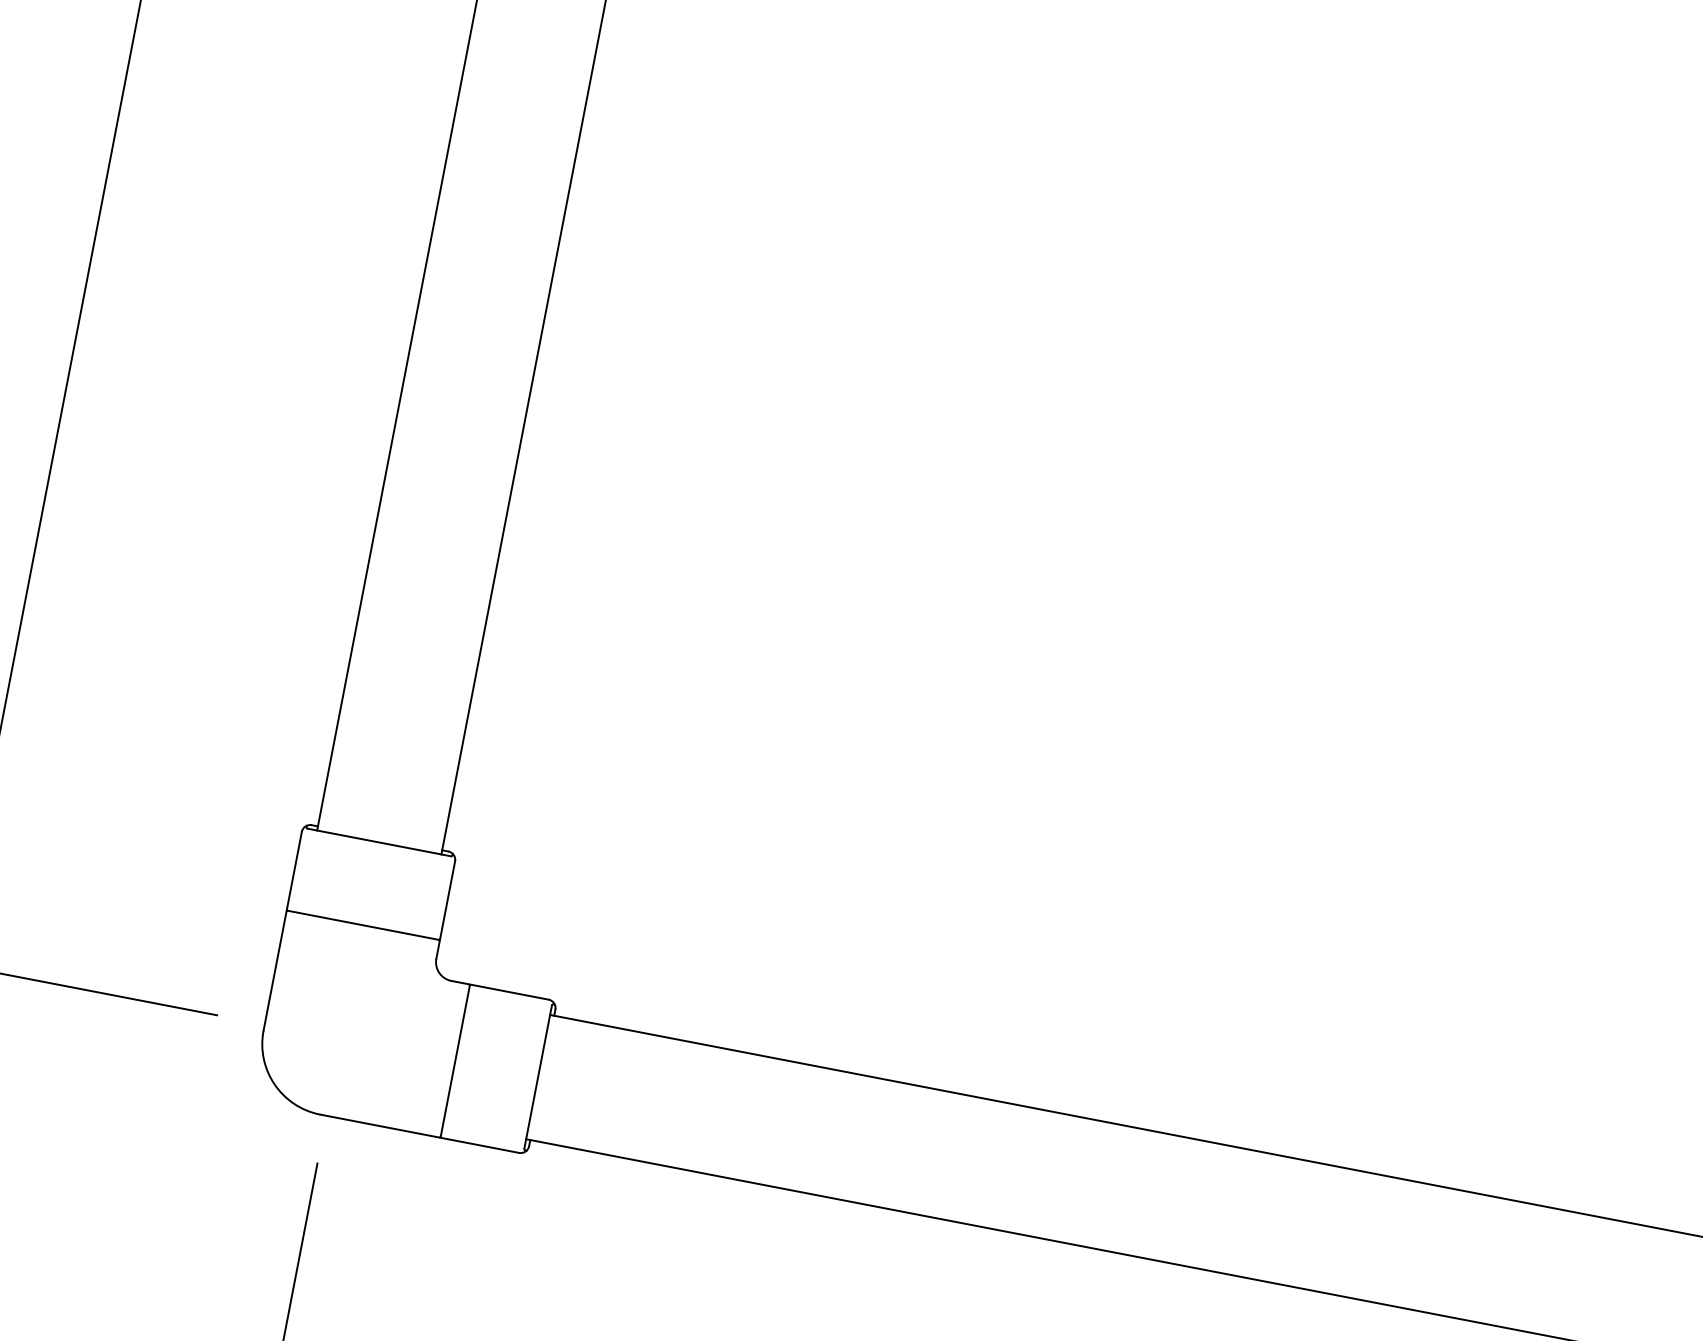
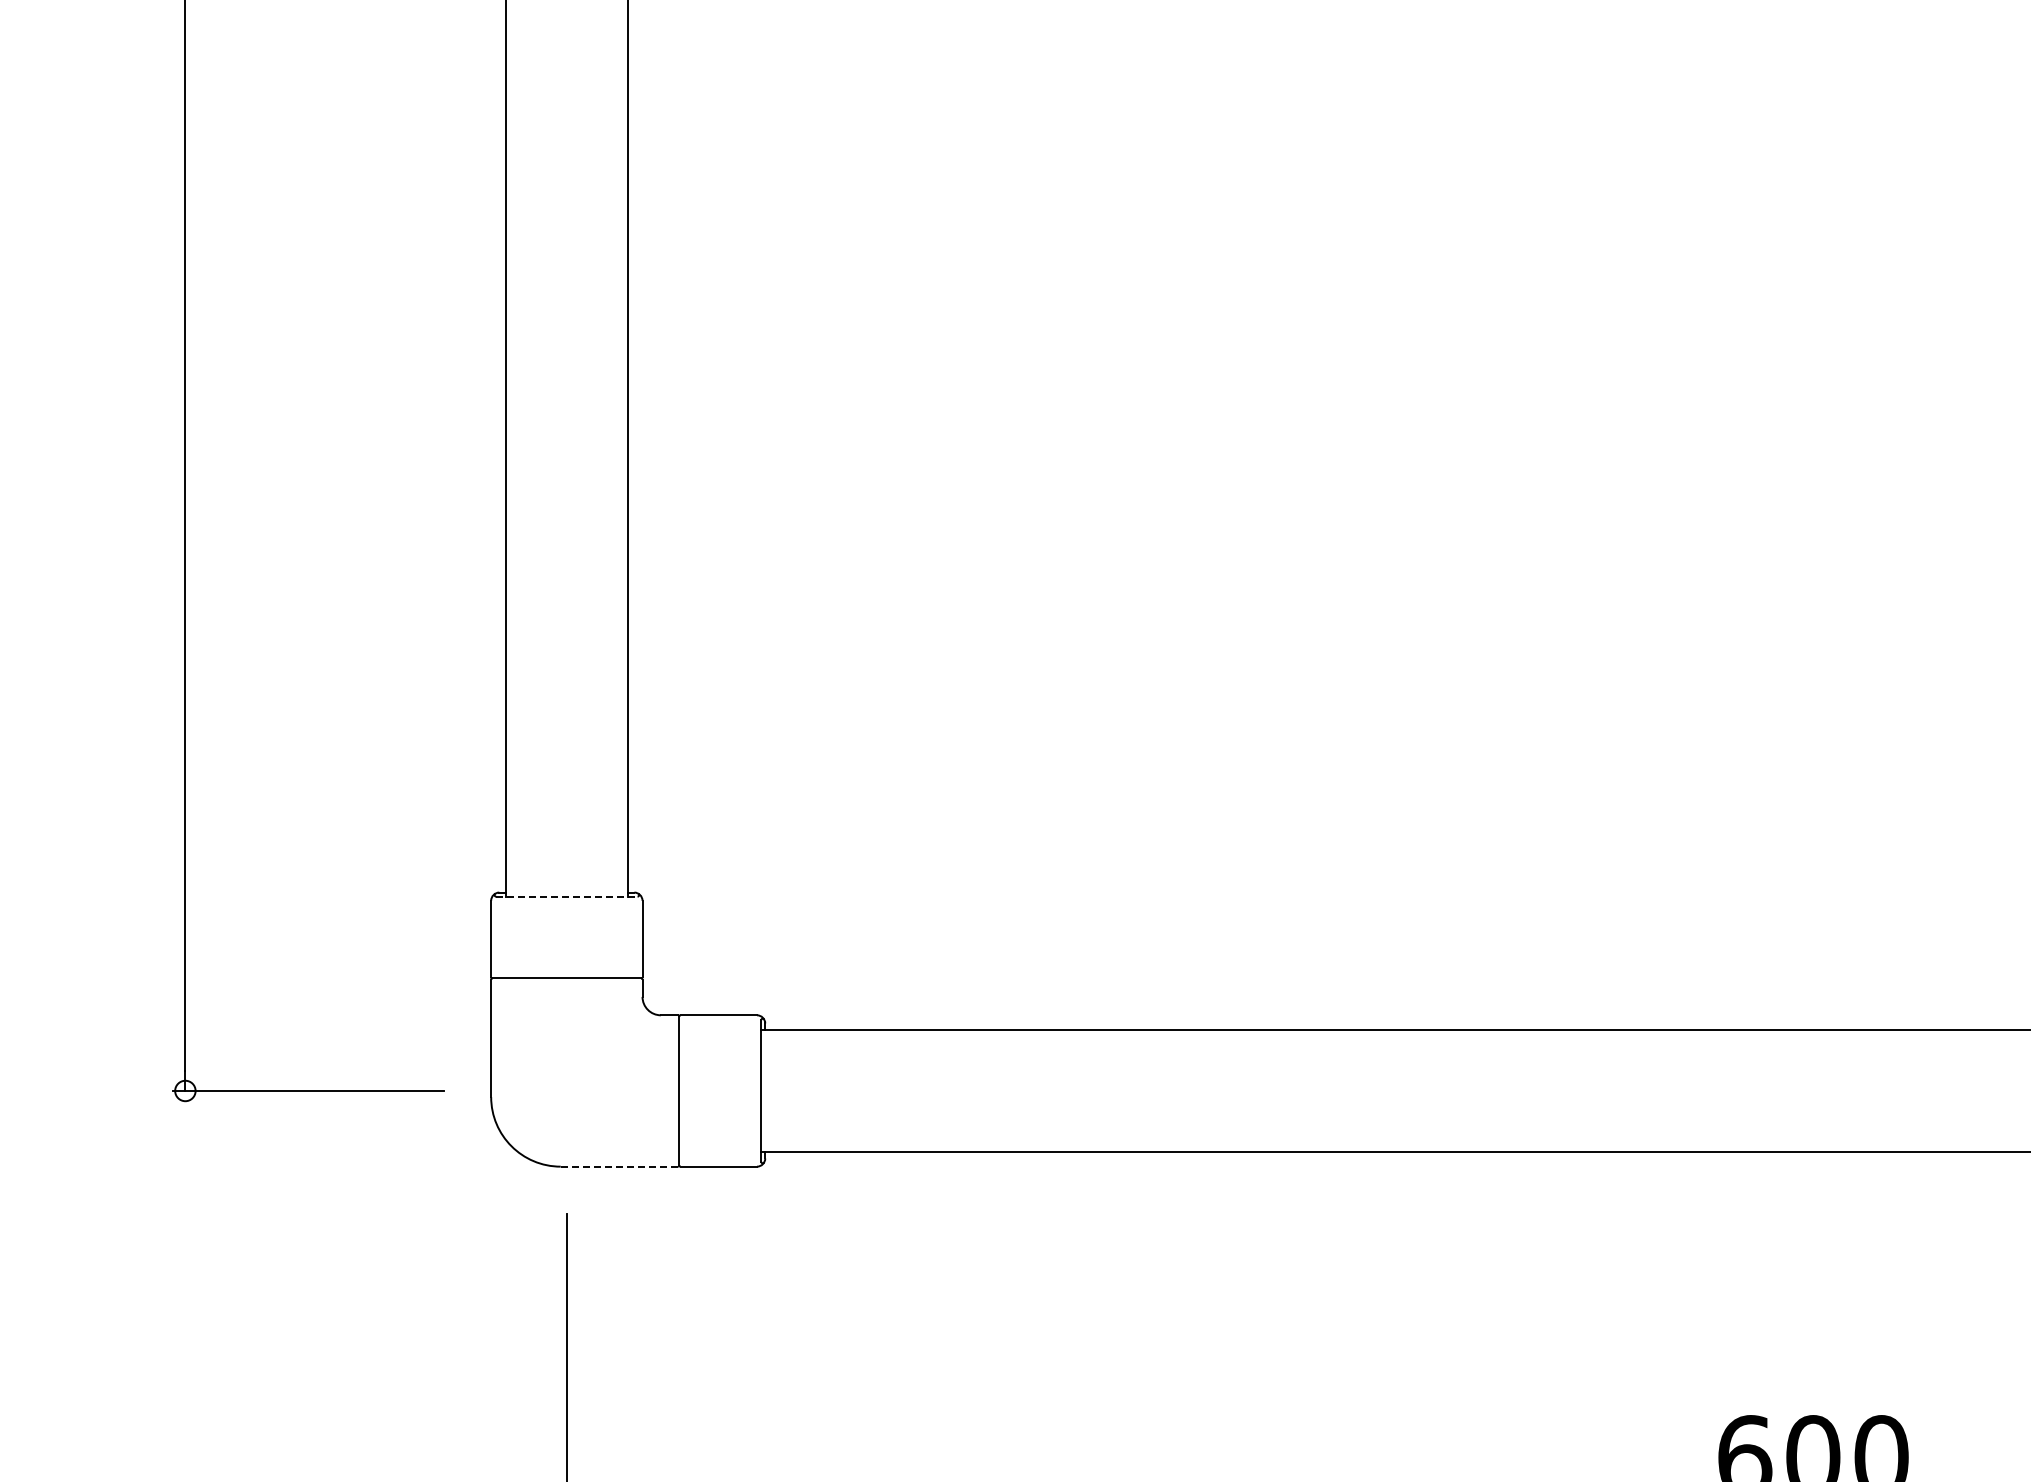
line: (378, 842) -> (566, 896), solid -> dashed
line: (379, 1125) -> (619, 1166), solid -> dashed

